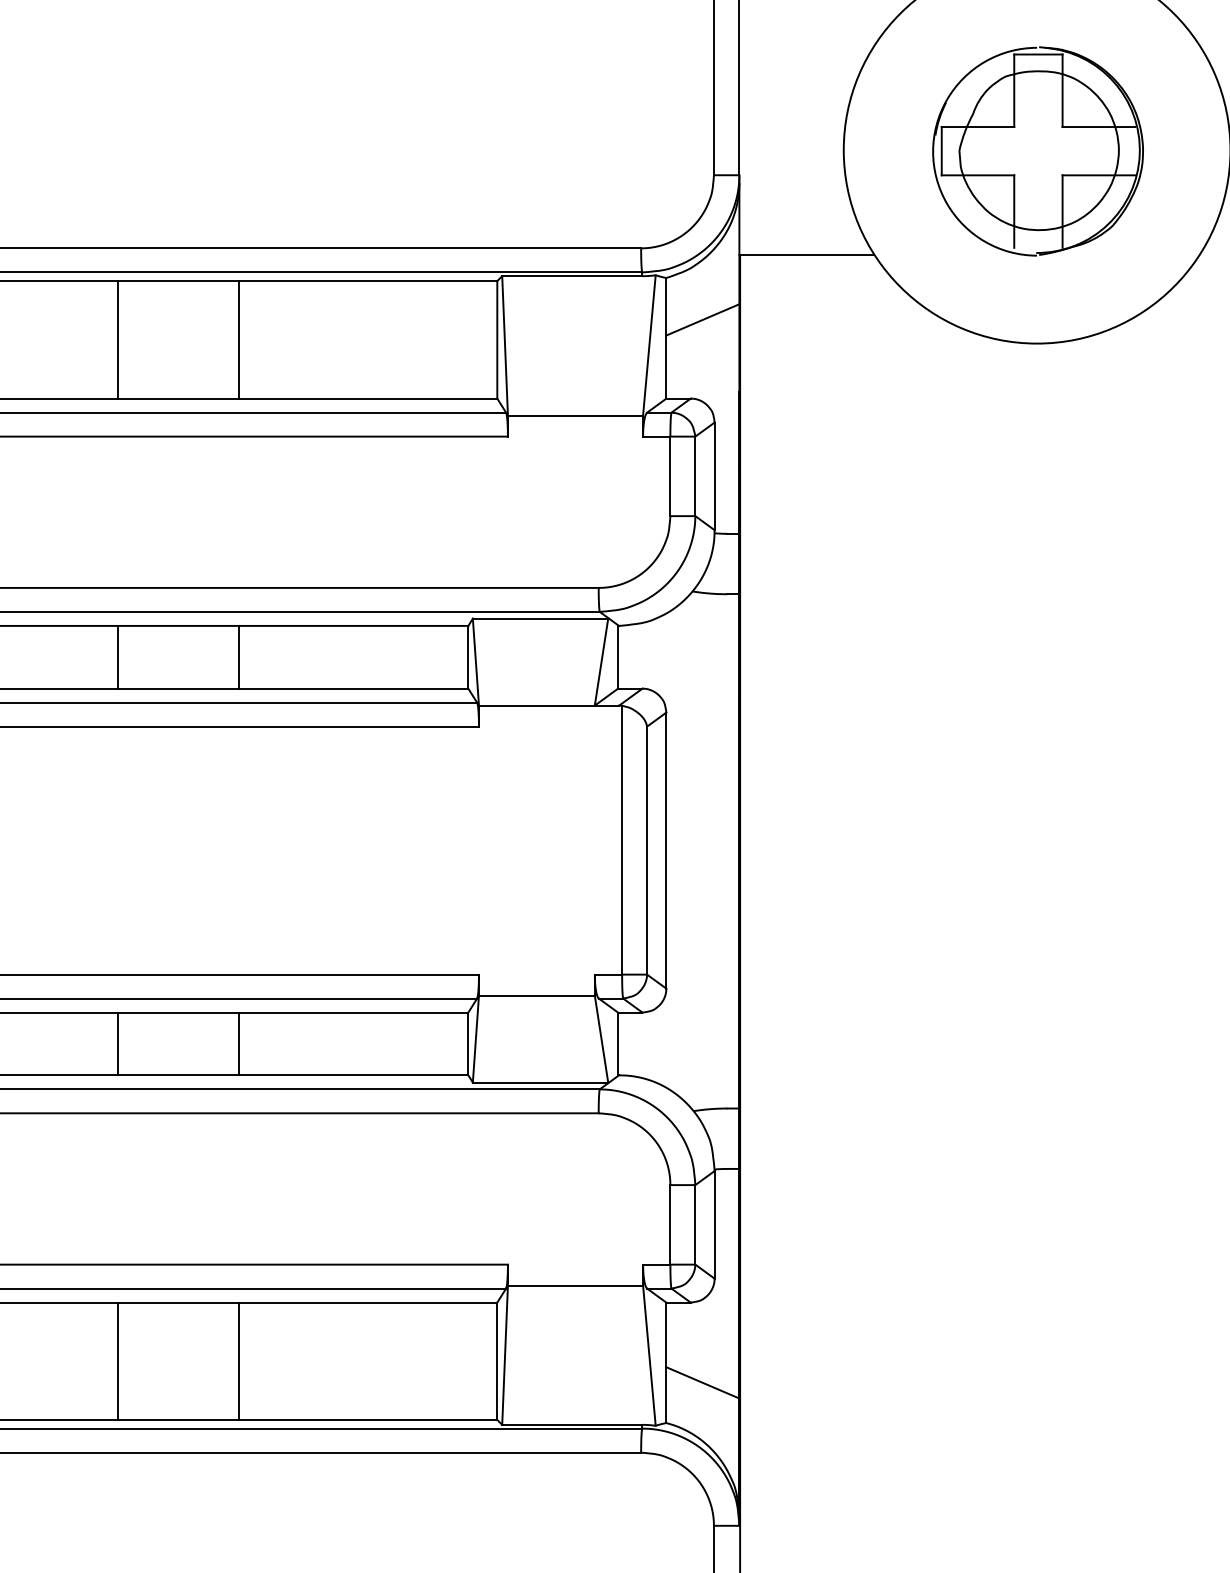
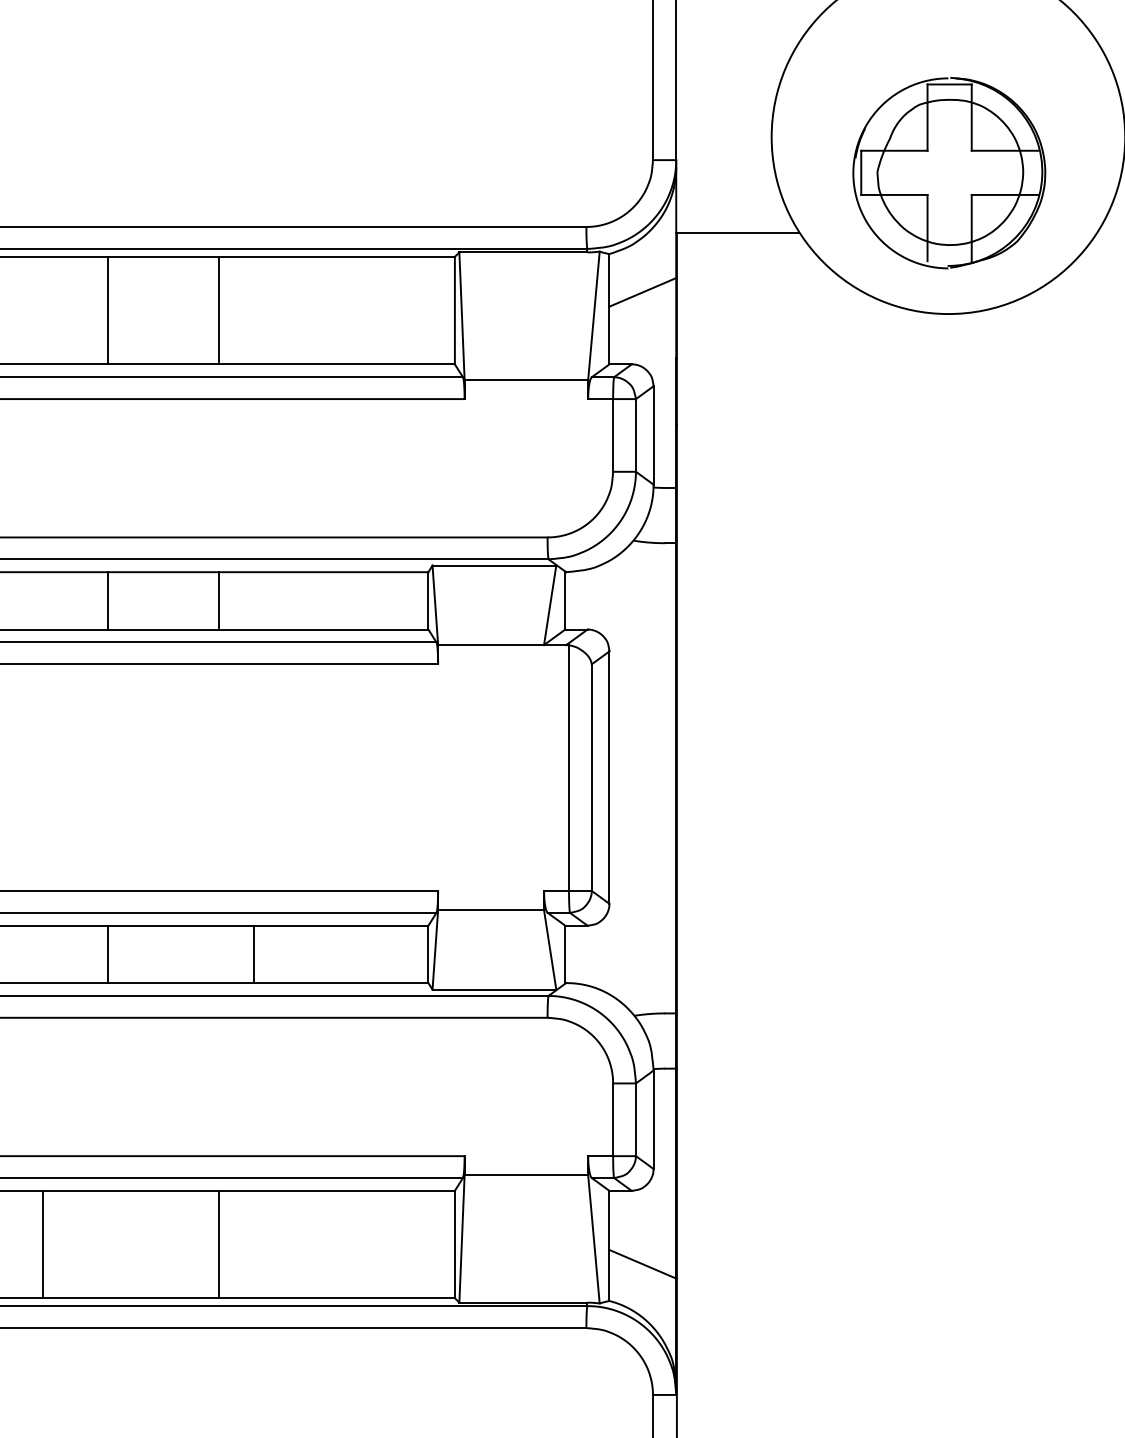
part: (1037, 151) -> (948, 173), moved
line: (239, 1043) -> (253, 953), moved
line: (118, 1360) -> (42, 1243), moved

